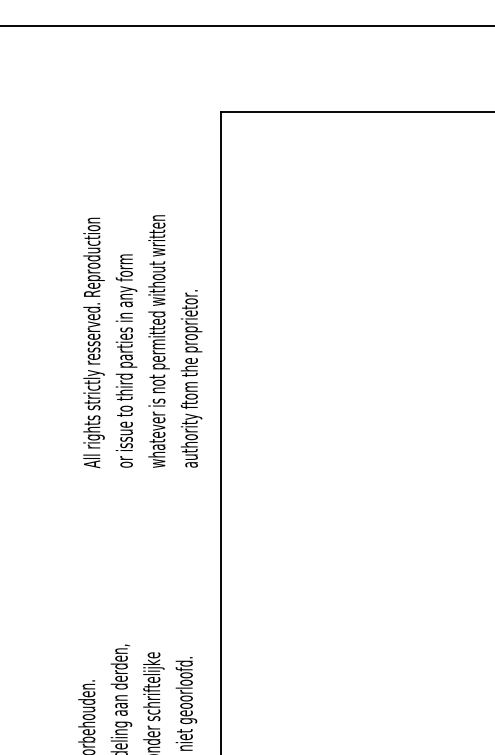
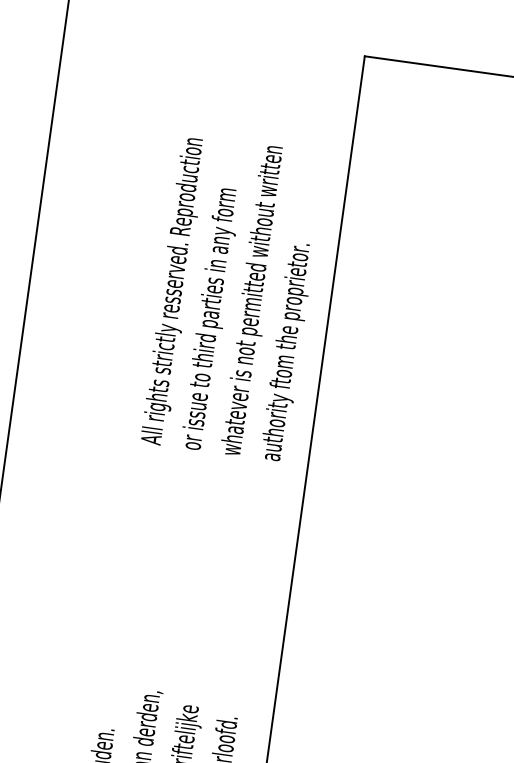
text: (142, 341) -> (233, 298), moved

